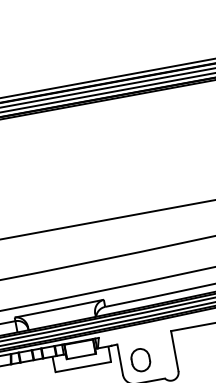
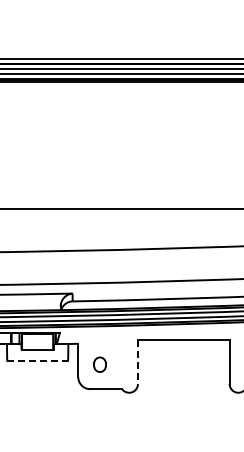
line: (174, 351) -> (137, 362), solid -> dashed
part: (140, 359) -> (99, 364), size x0.6
line: (84, 367) -> (38, 361), solid -> dashed

